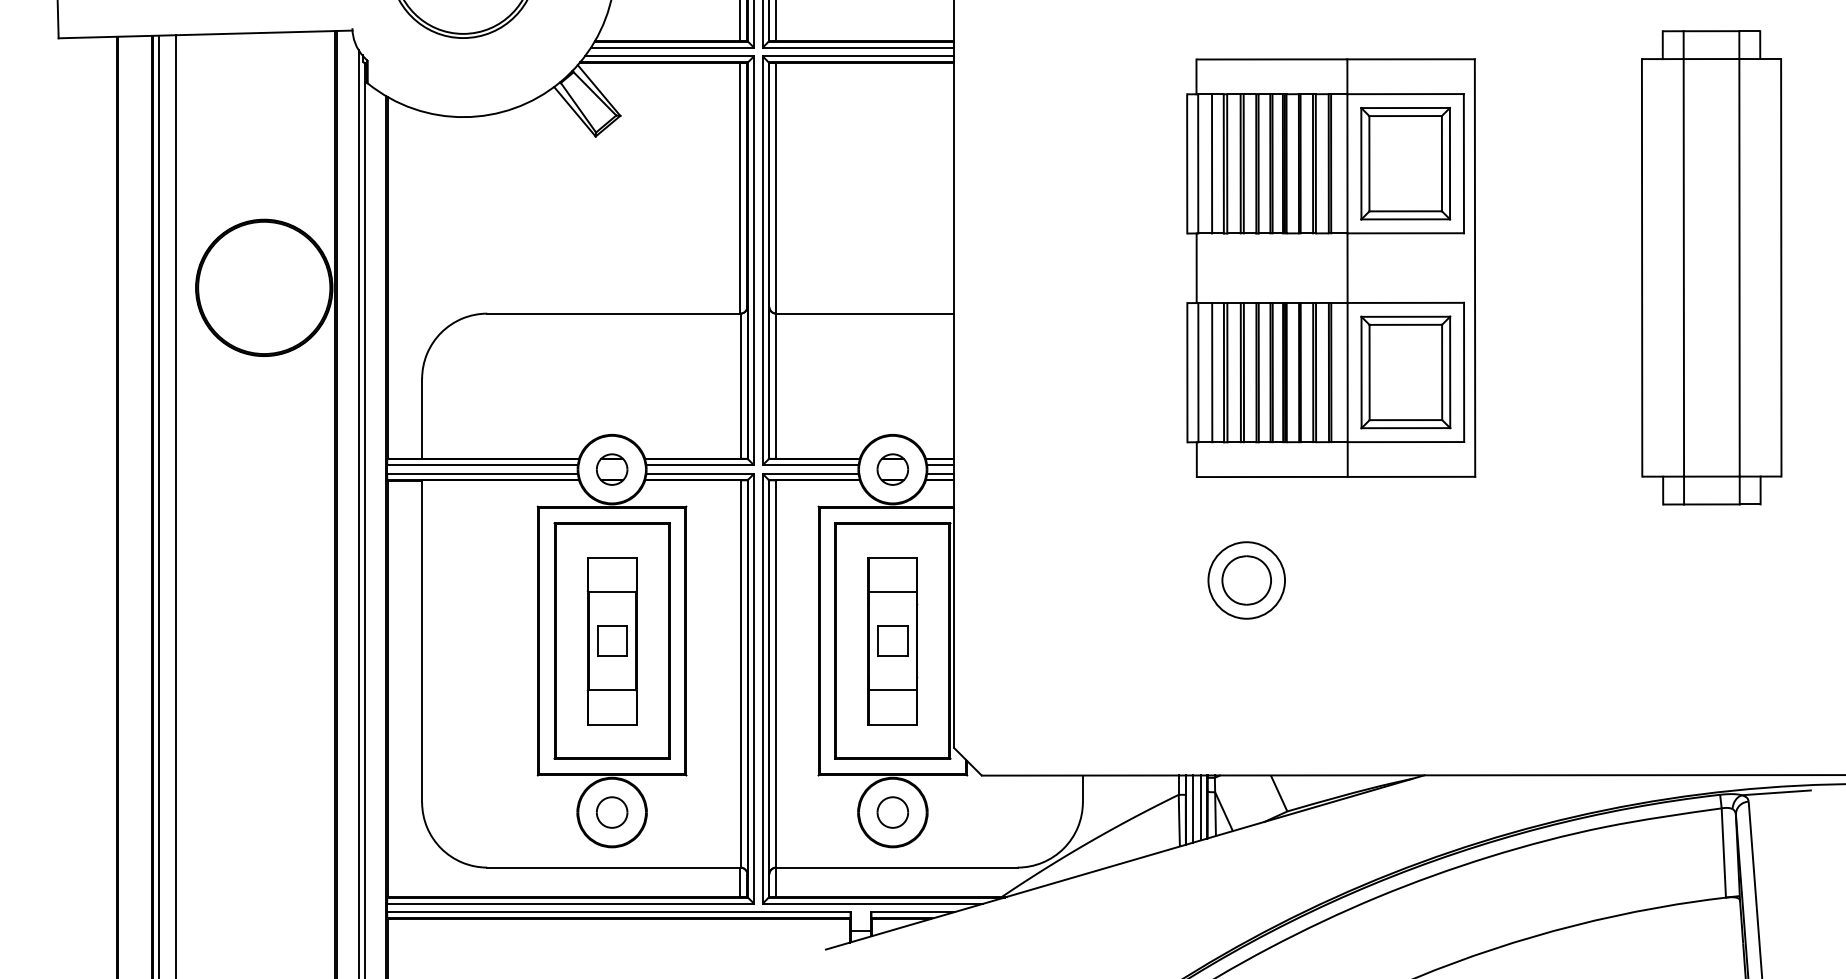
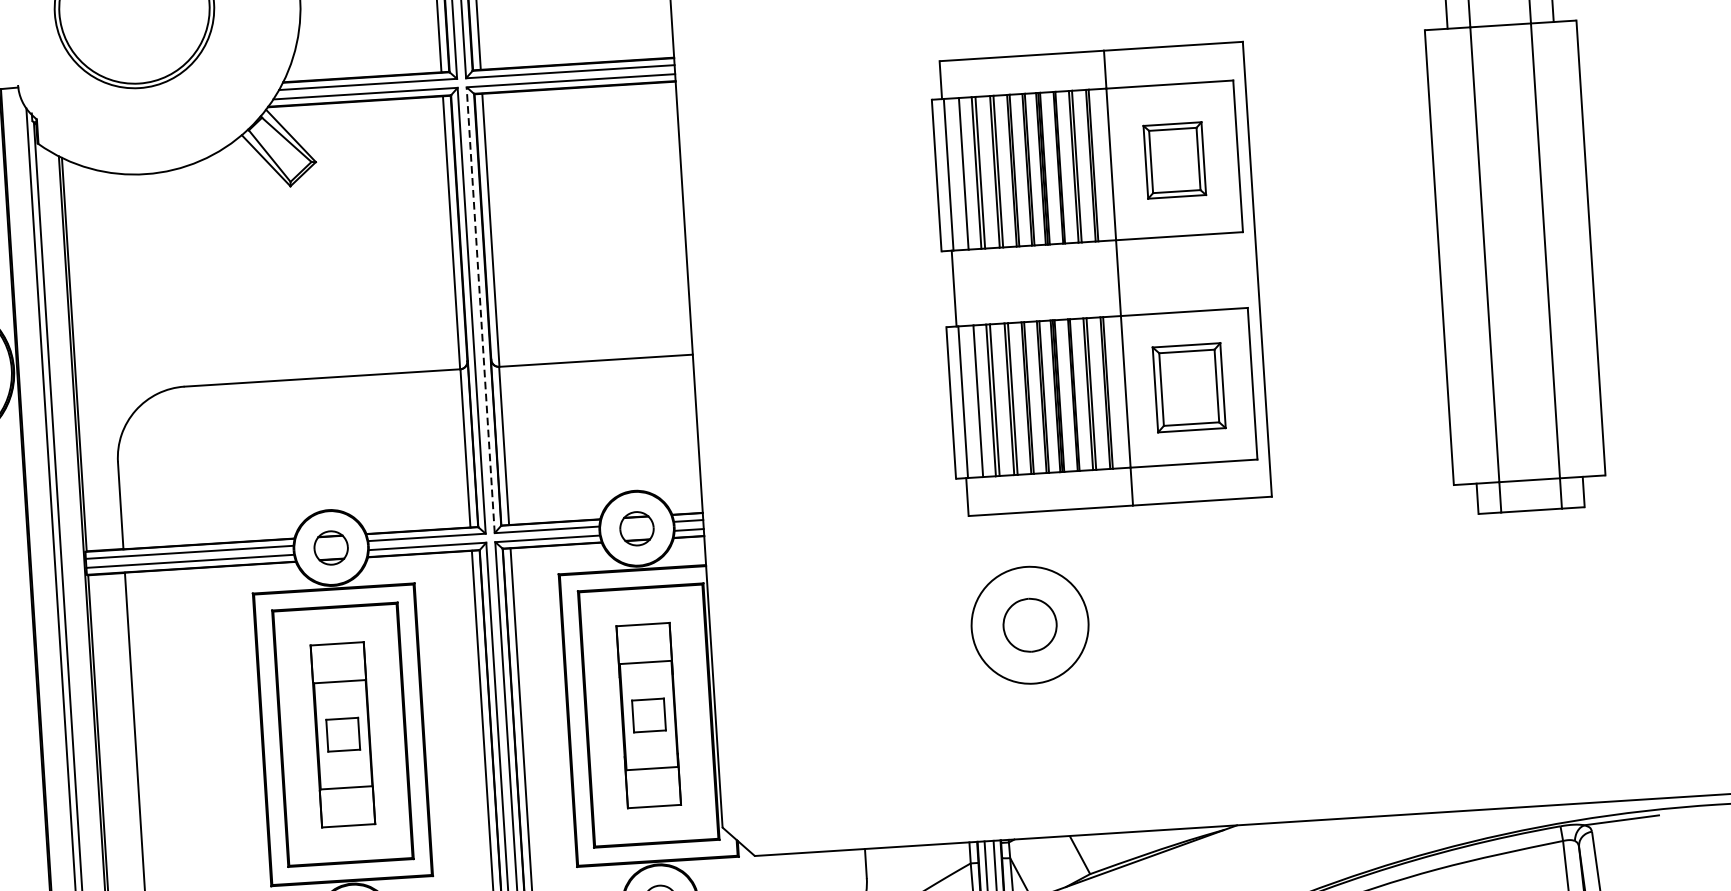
part: (1405, 163) -> (1174, 160), size x0.6
line: (762, 260) -> (480, 309), solid -> dashed
part: (1405, 372) -> (1188, 387), size x0.7
circle: (1246, 580) -> (1029, 625), size x1.4

